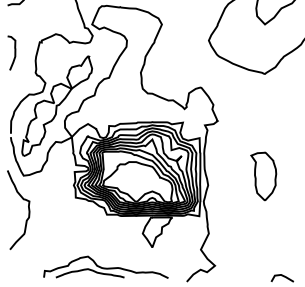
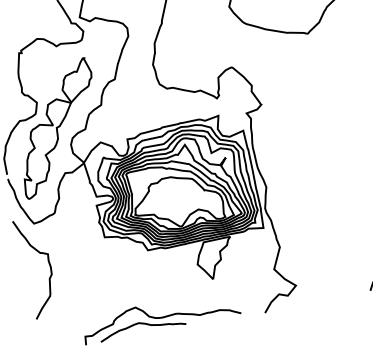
part: (263, 176) -> (332, 161), removed

